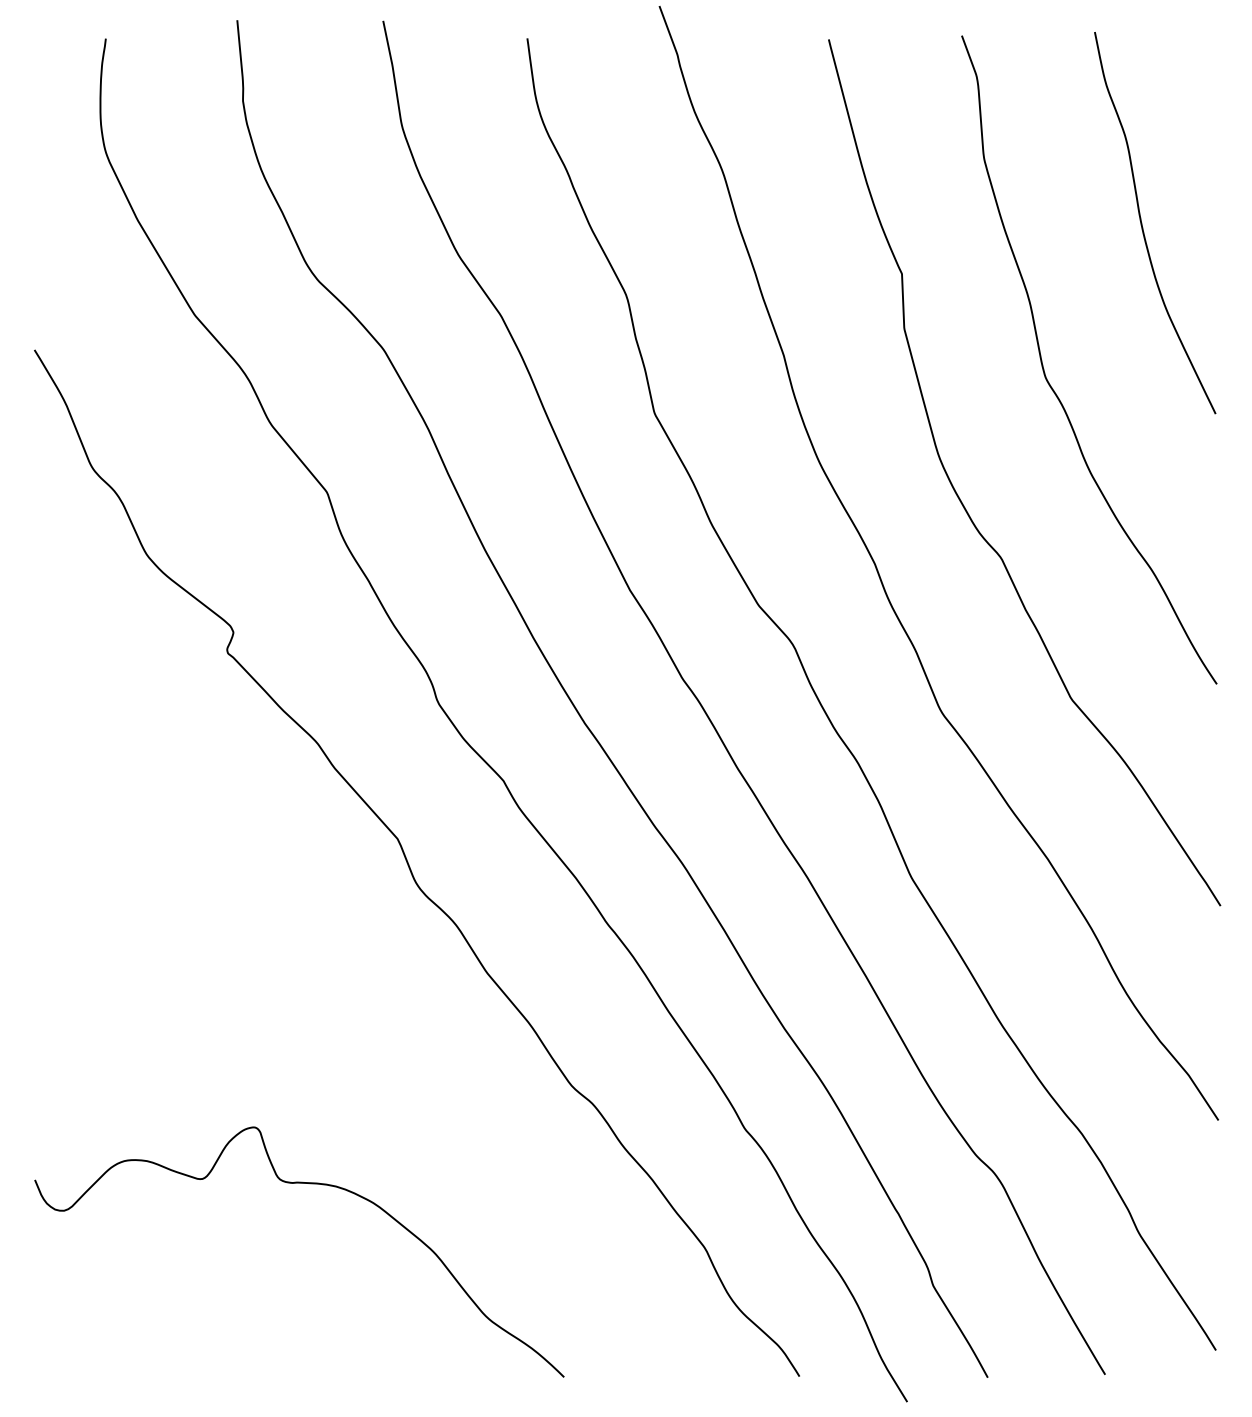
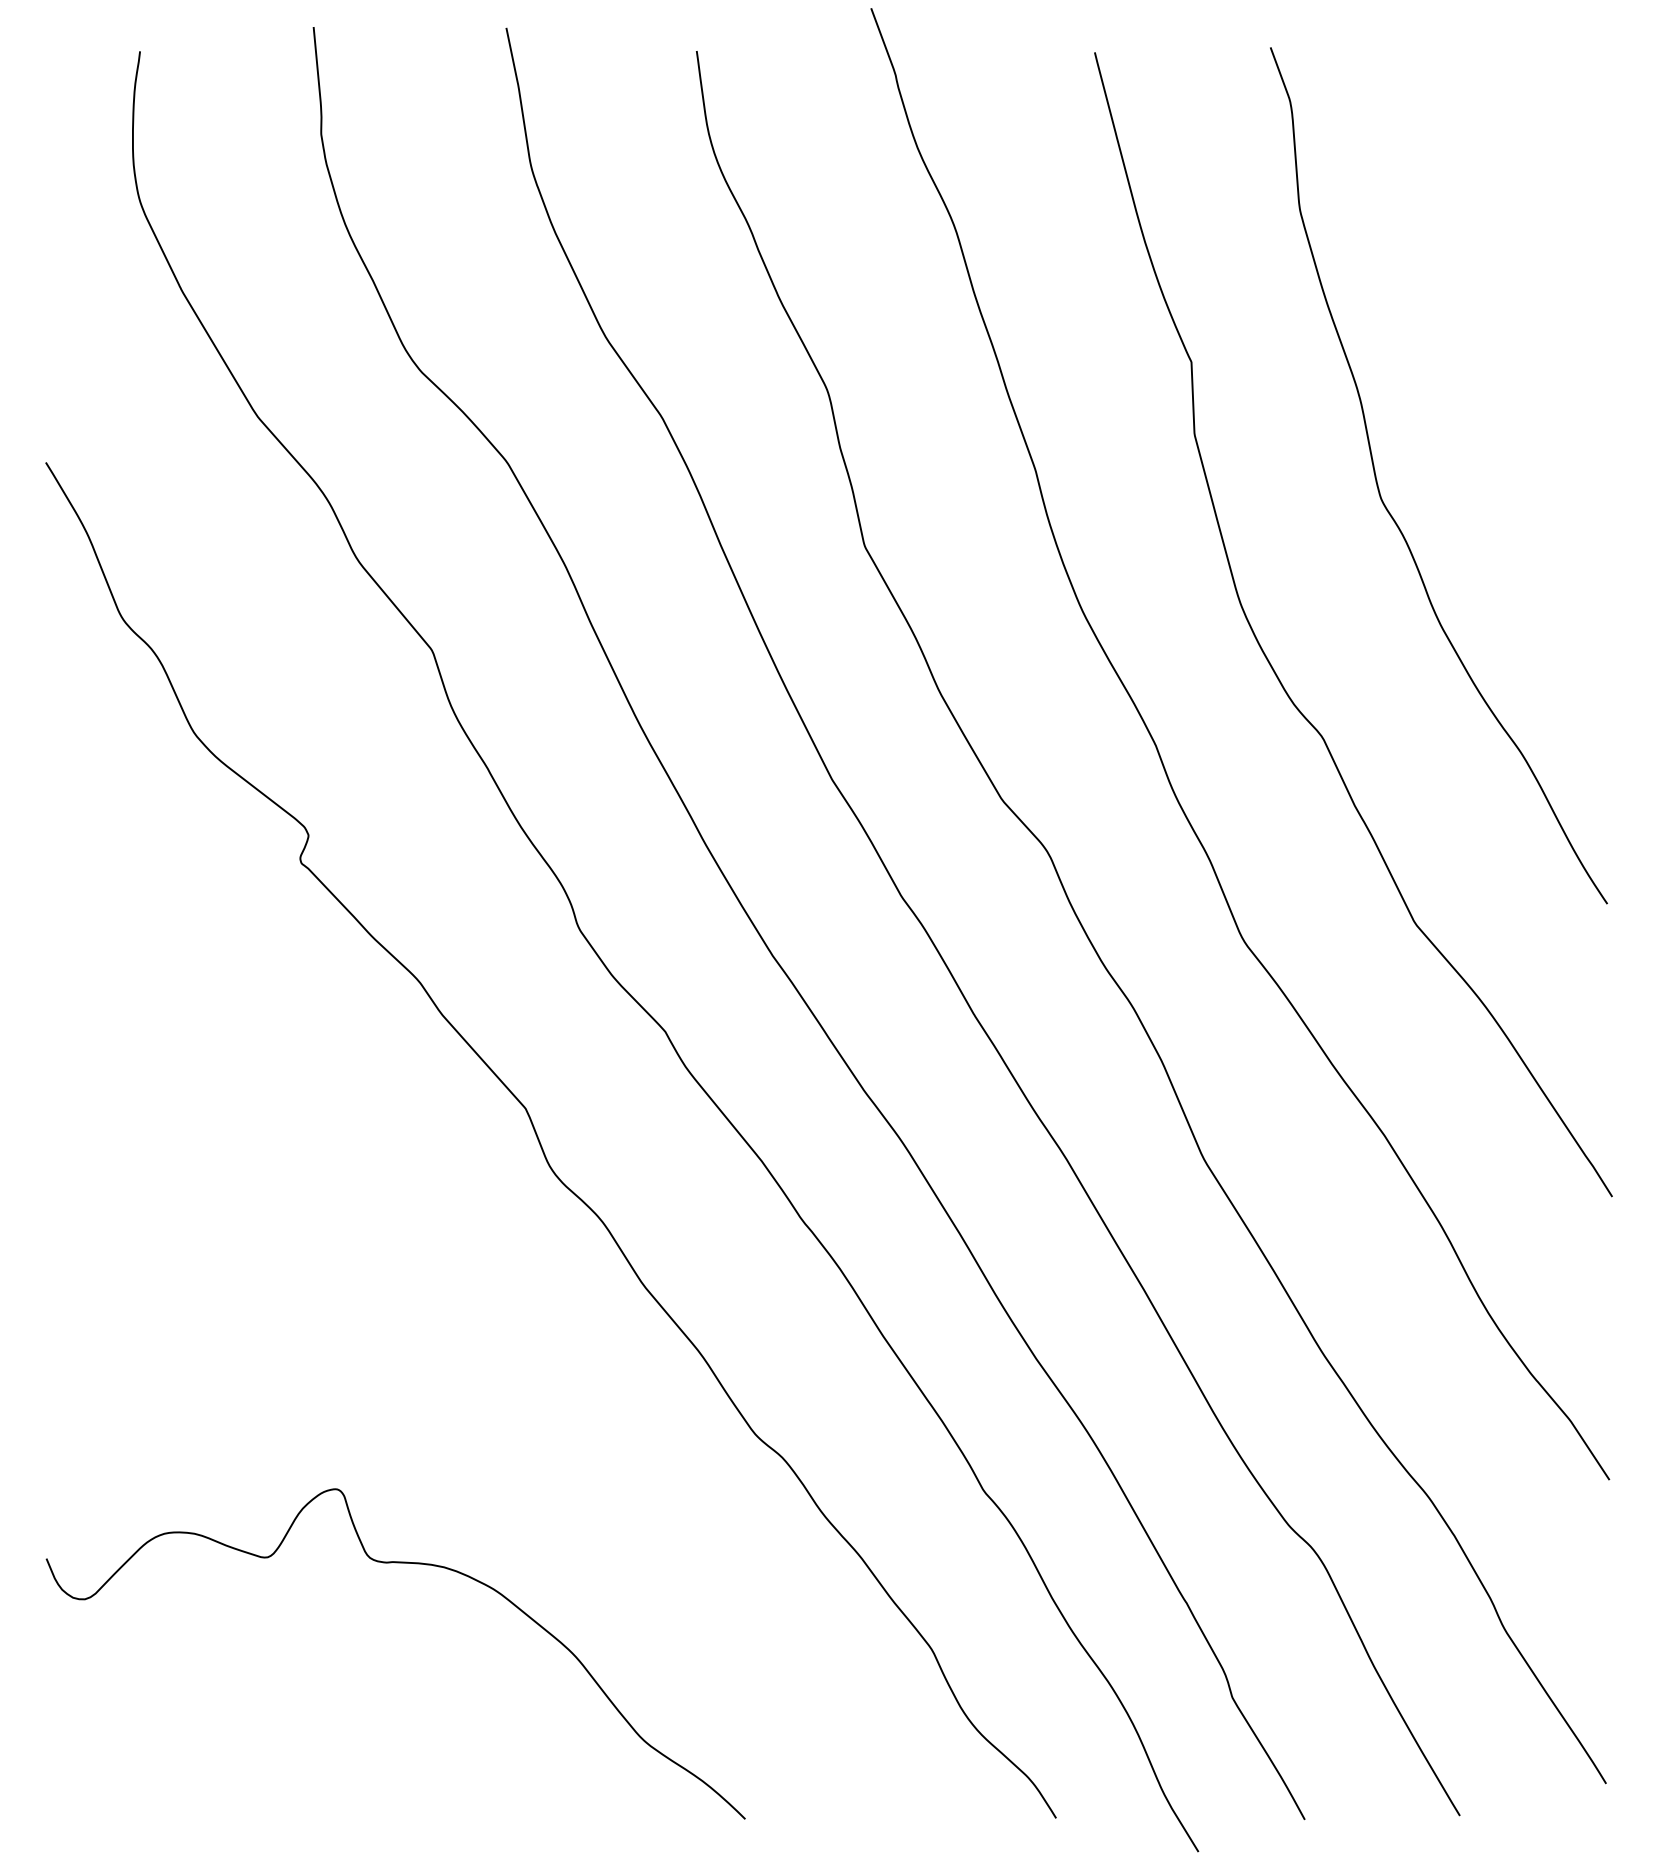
curve: (1142, 225) -> (1509, 298), removed

